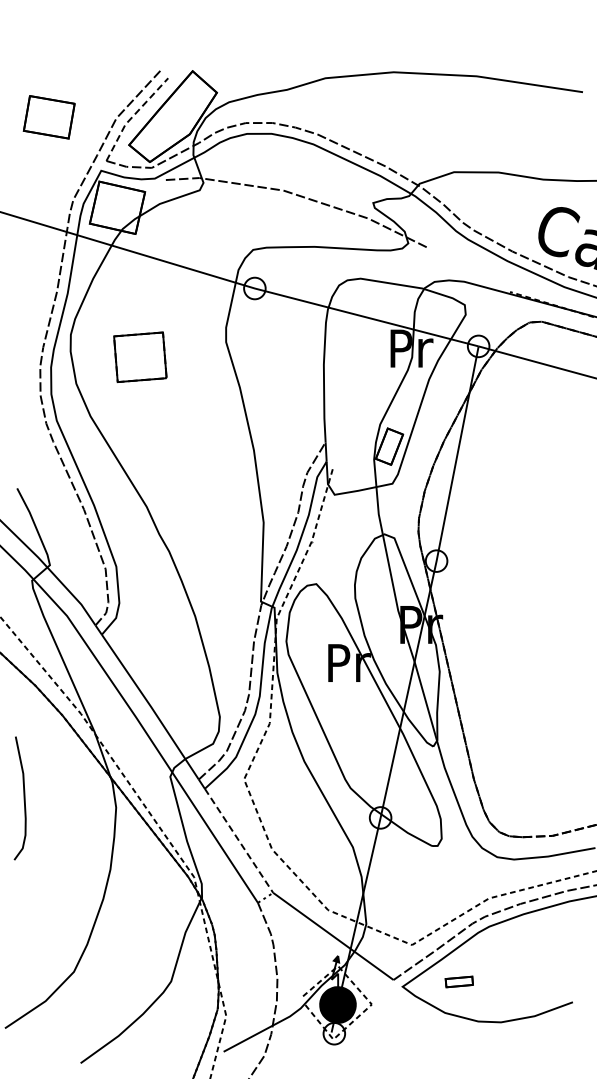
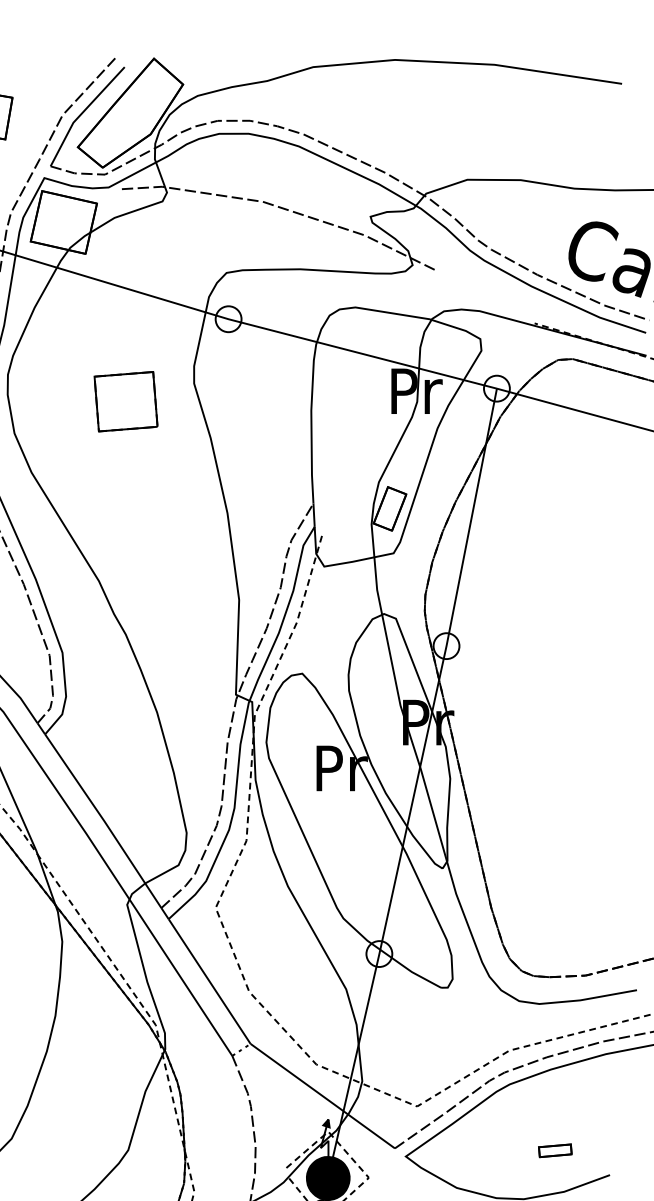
line: (132, 116) -> (81, 112), dashed -> solid
part: (140, 356) -> (126, 400), moved
line: (239, 841) -> (210, 982), dashed -> solid
part: (458, 981) -> (554, 1150), moved

